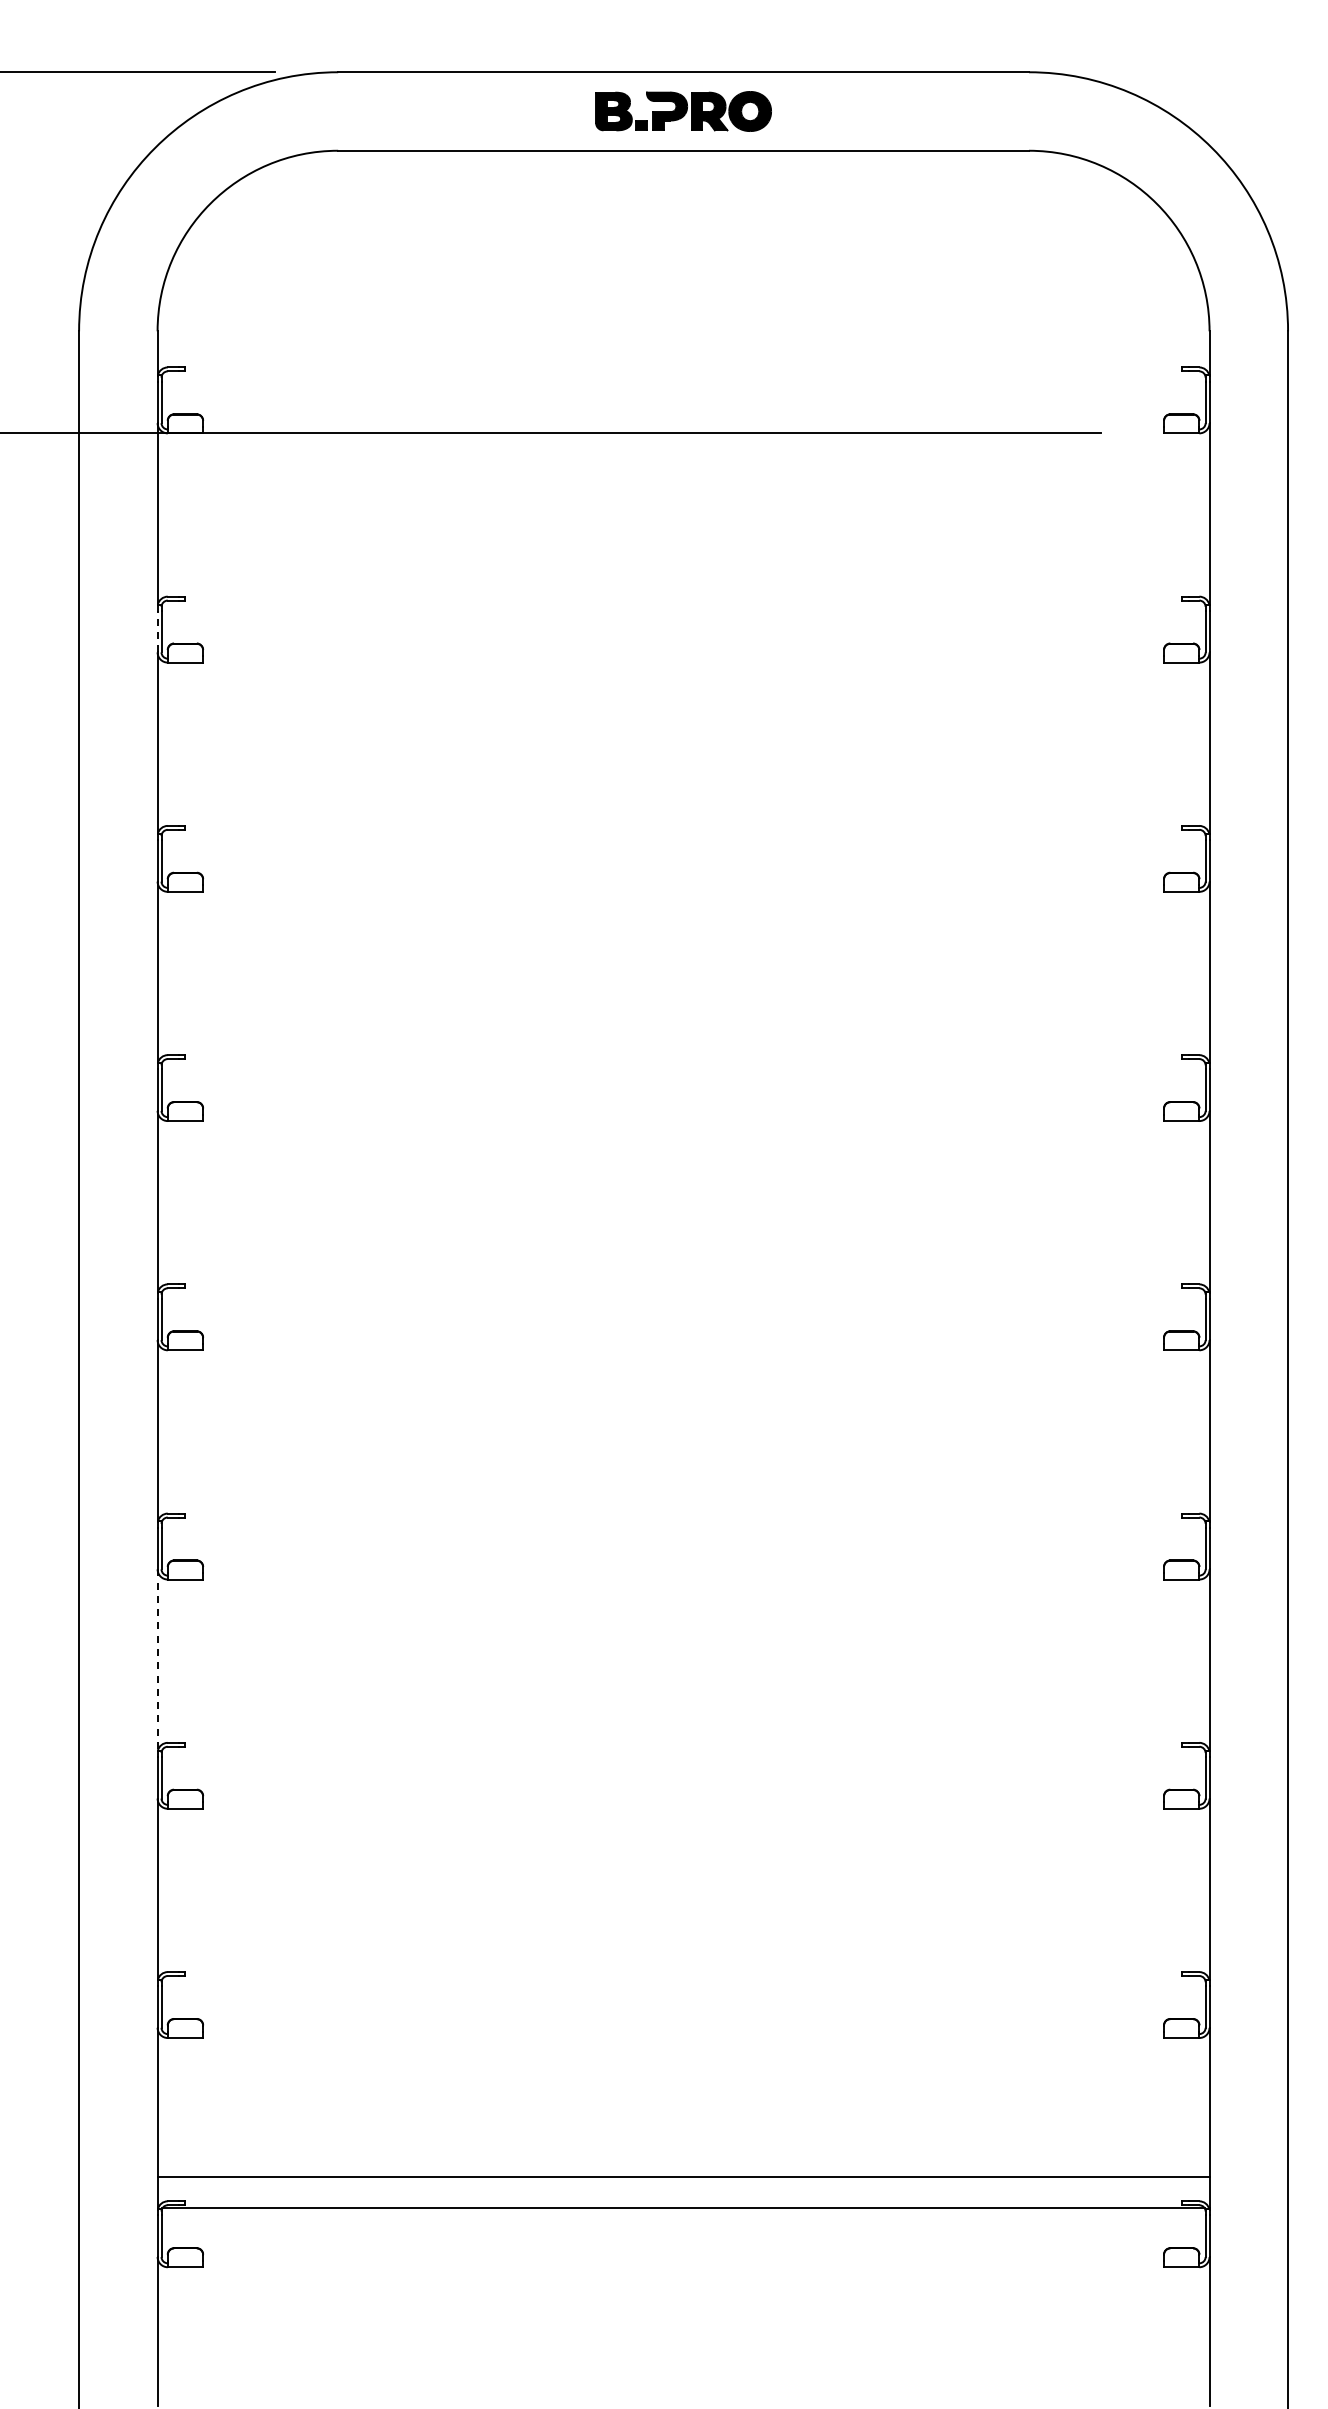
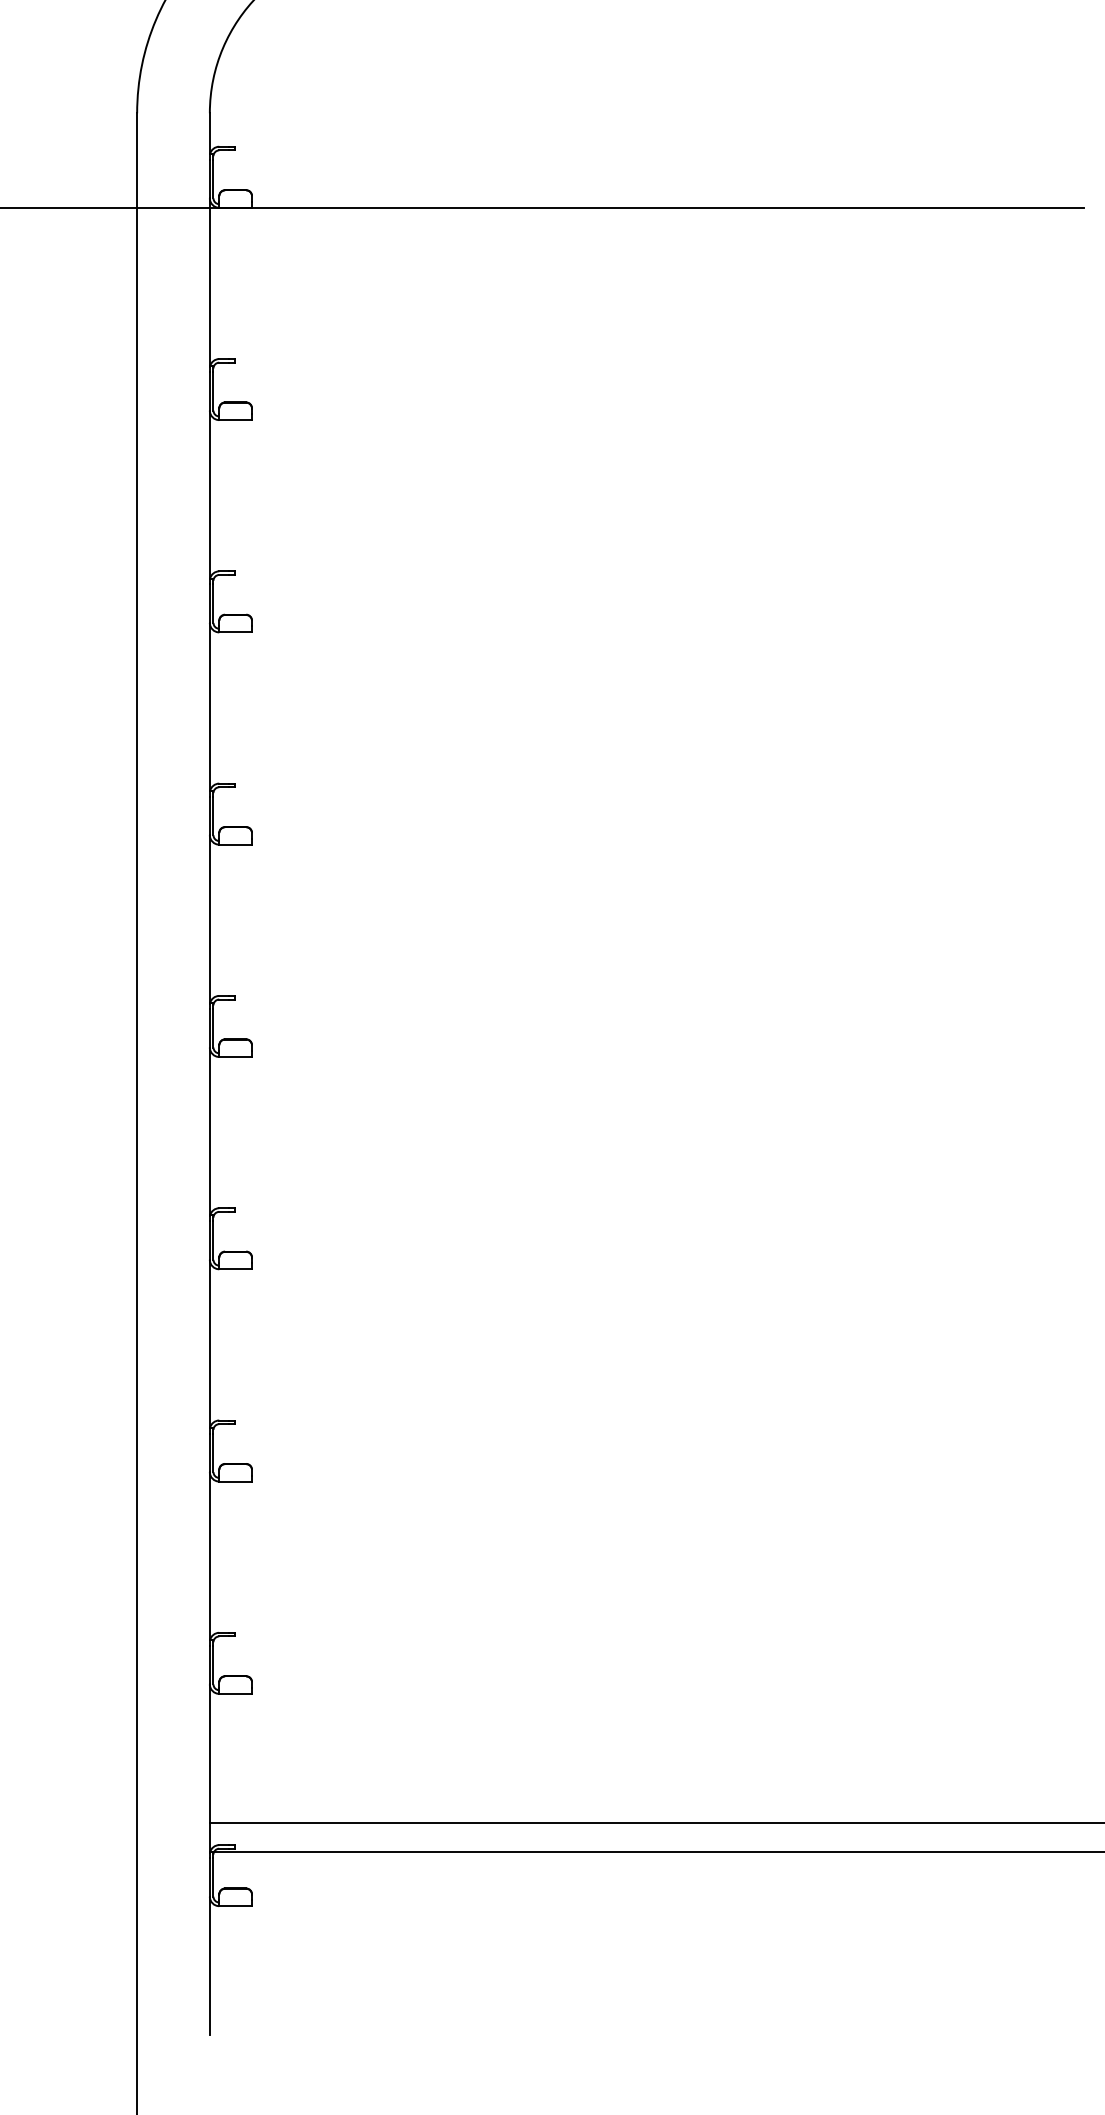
line: (157, 631) -> (209, 391), dashed -> solid
line: (157, 1660) -> (209, 1344), dashed -> solid

